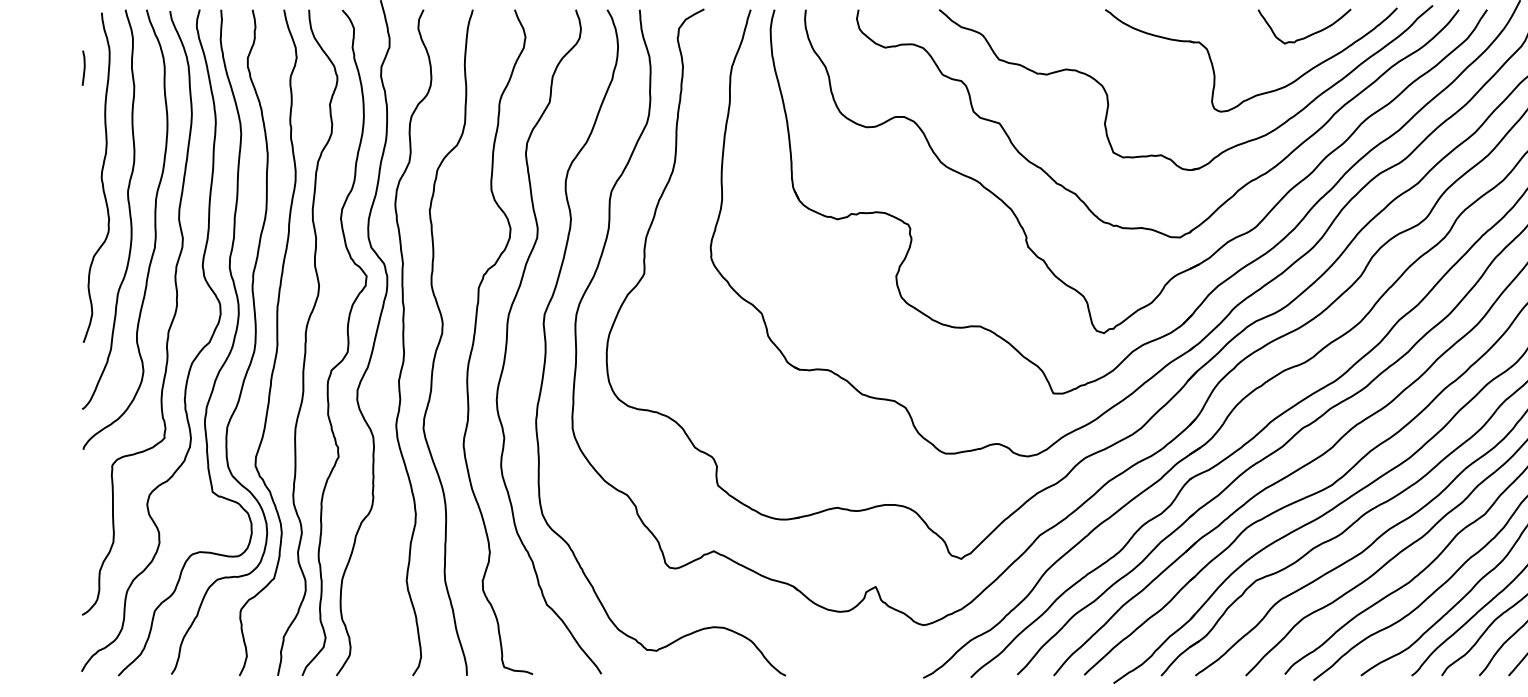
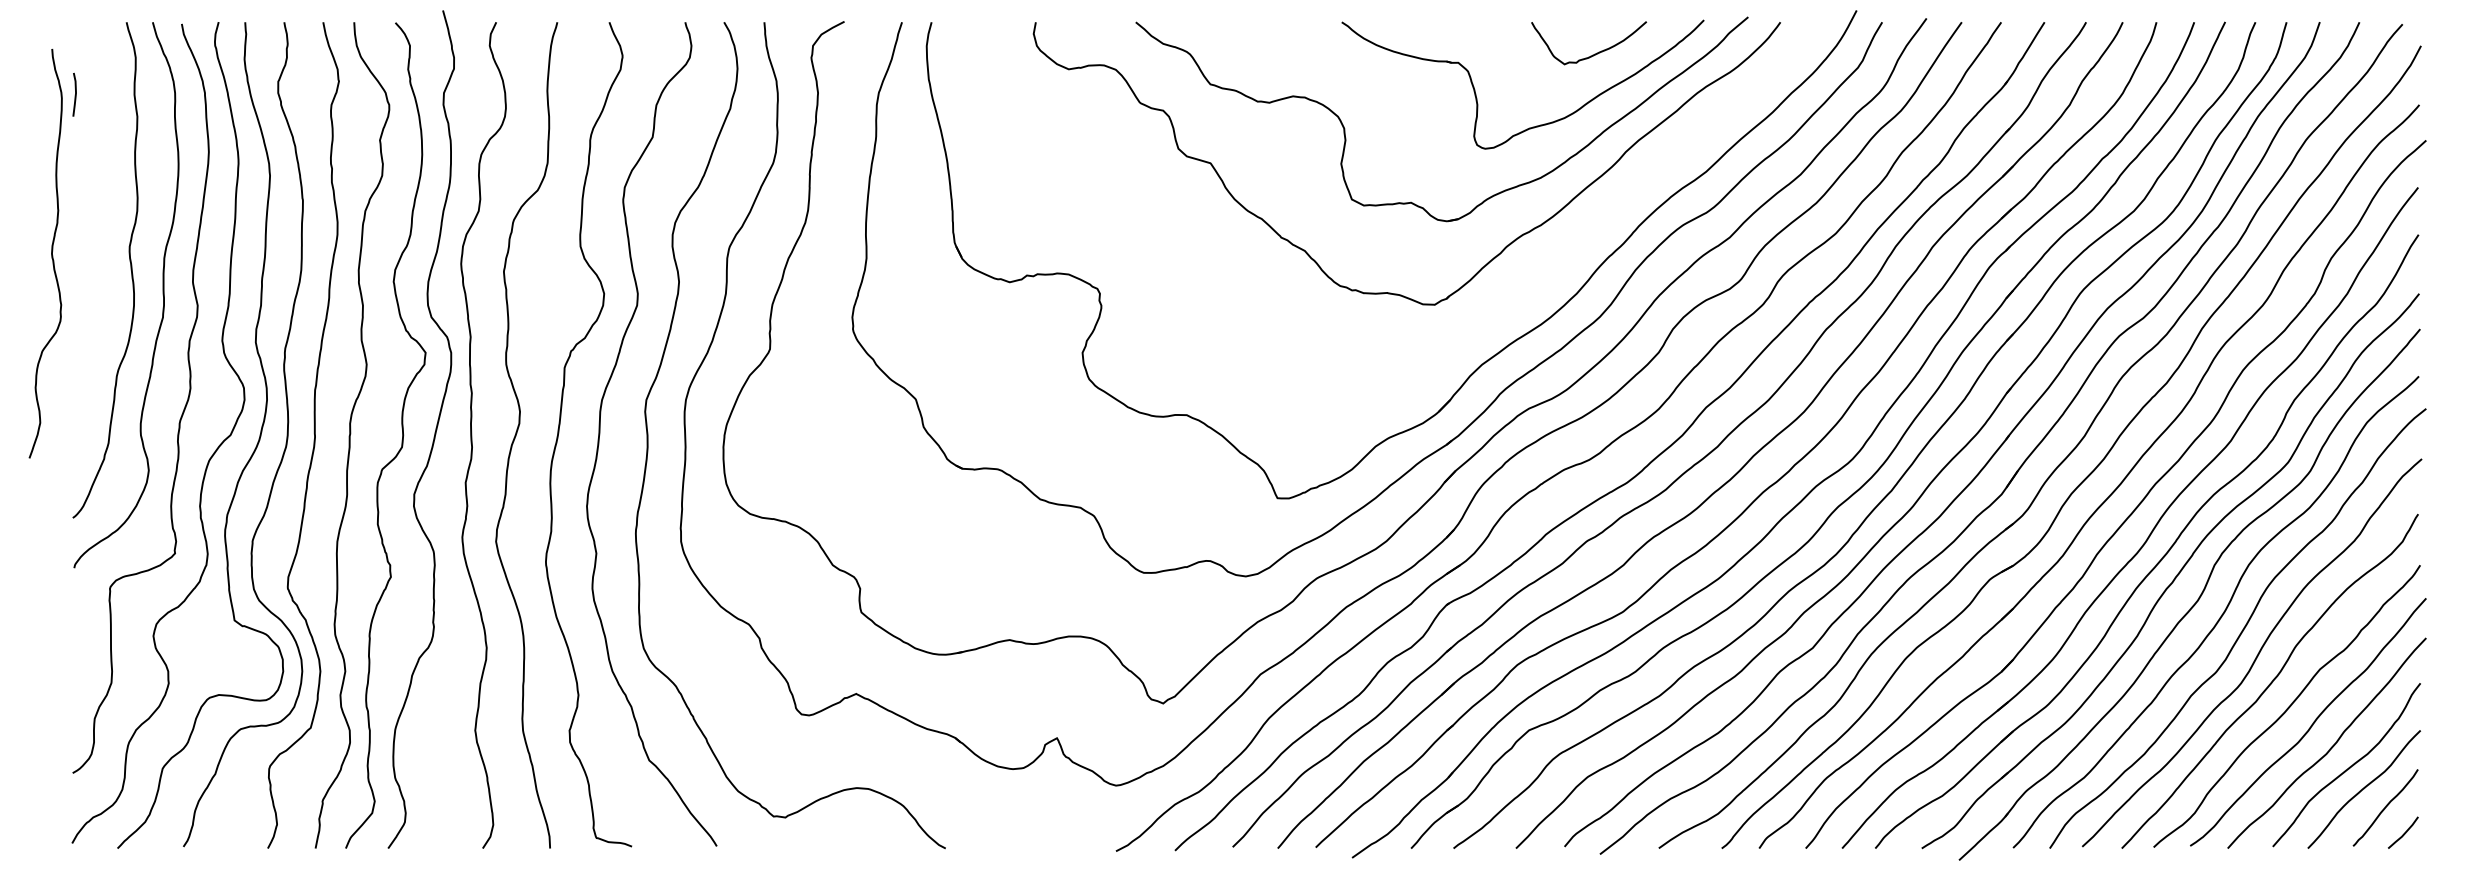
curve: (101, 177) -> (51, 253), moved
part: (1192, 266) -> (1450, 340), removed

